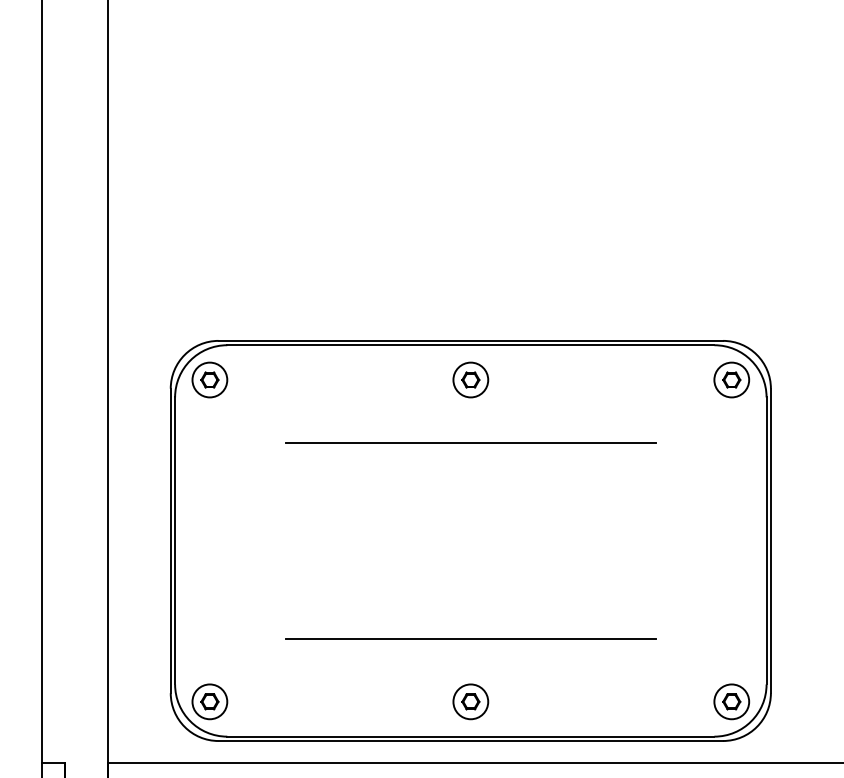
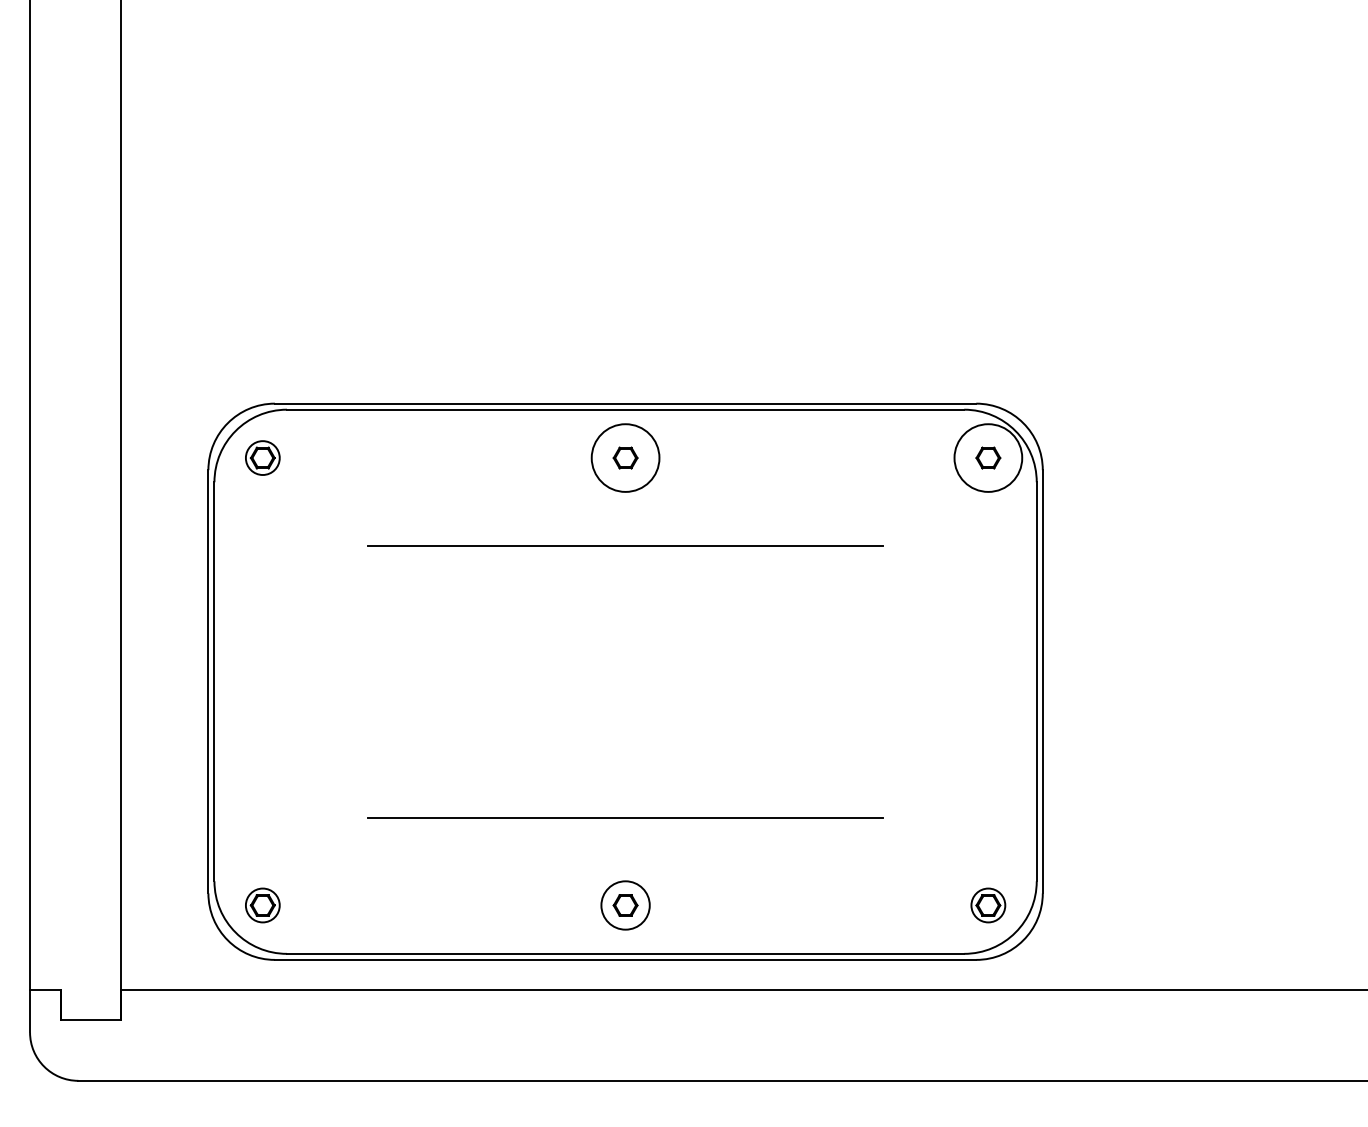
circle: (209, 379) -> (262, 457), size x0.7
circle: (470, 379) -> (625, 457), size x1.4
circle: (731, 379) -> (988, 457), size x1.4
circle: (209, 701) -> (262, 905), size x0.7
circle: (731, 701) -> (988, 905), size x0.7

